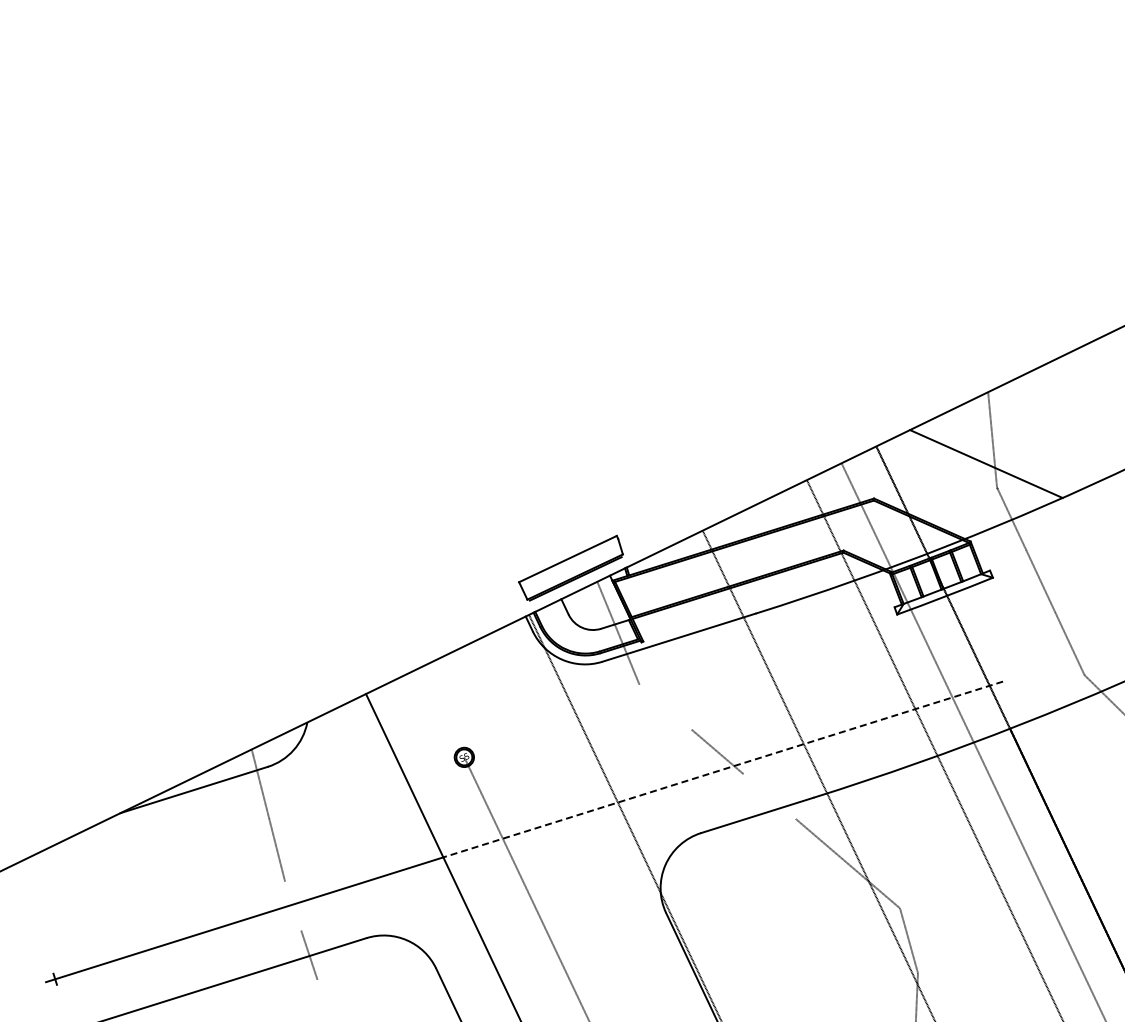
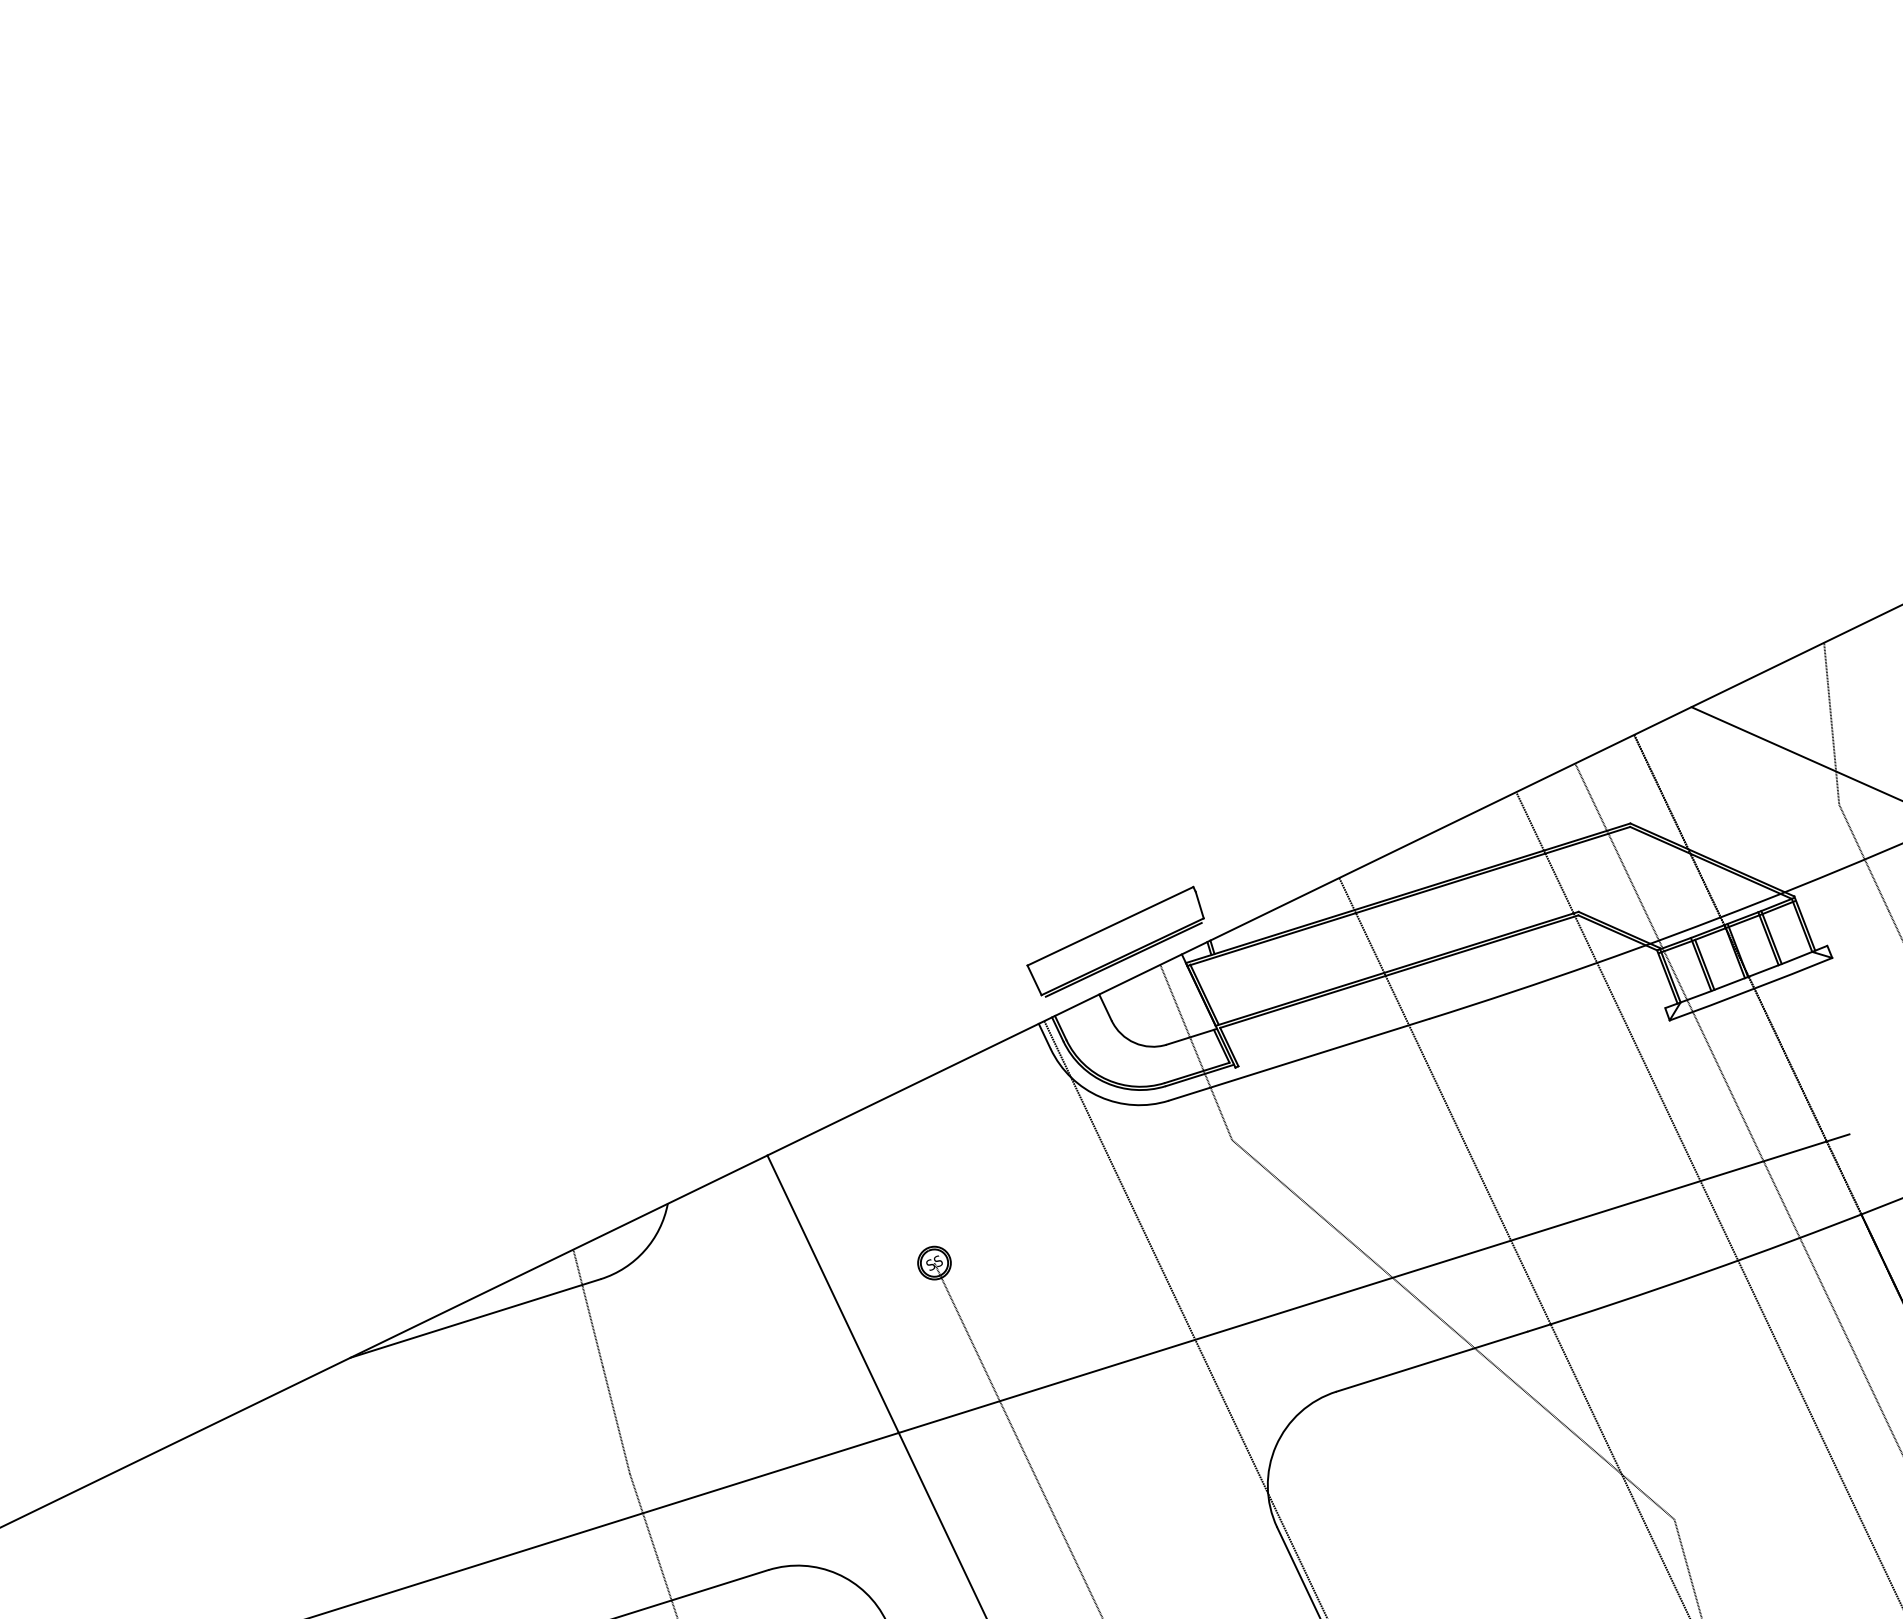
line: (665, 707) -> (1276, 1178), added
line: (722, 769) -> (1372, 1283), dashed -> solid
line: (769, 796) -> (1452, 1329), added
line: (293, 905) -> (644, 1514), added

